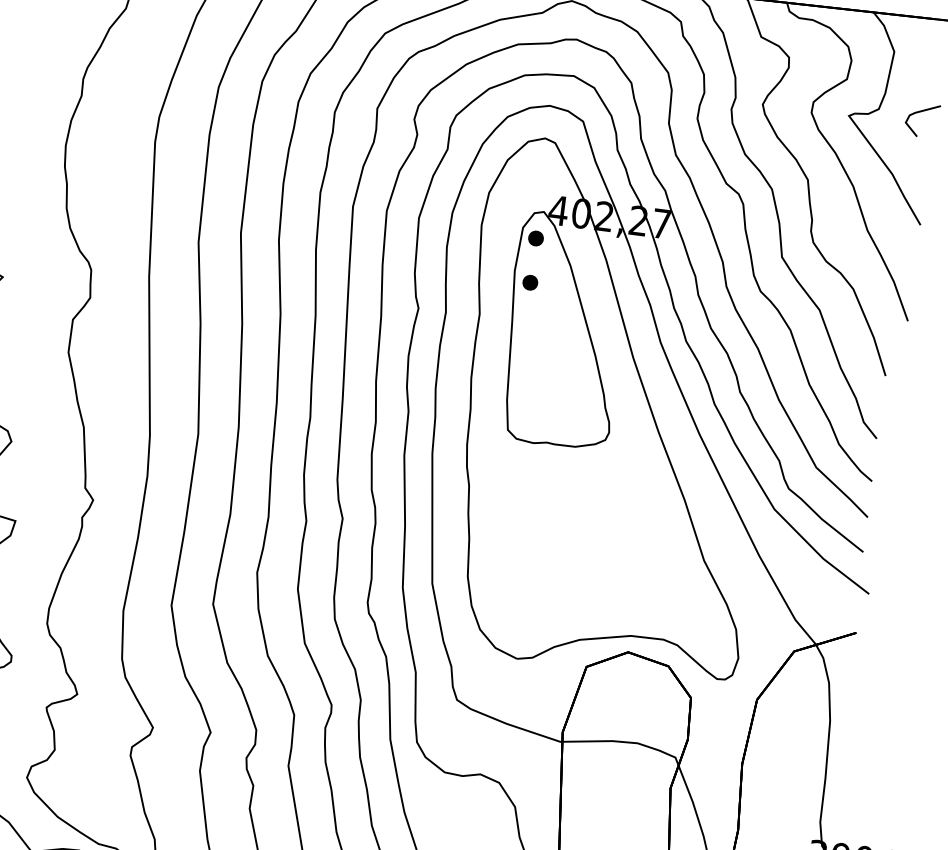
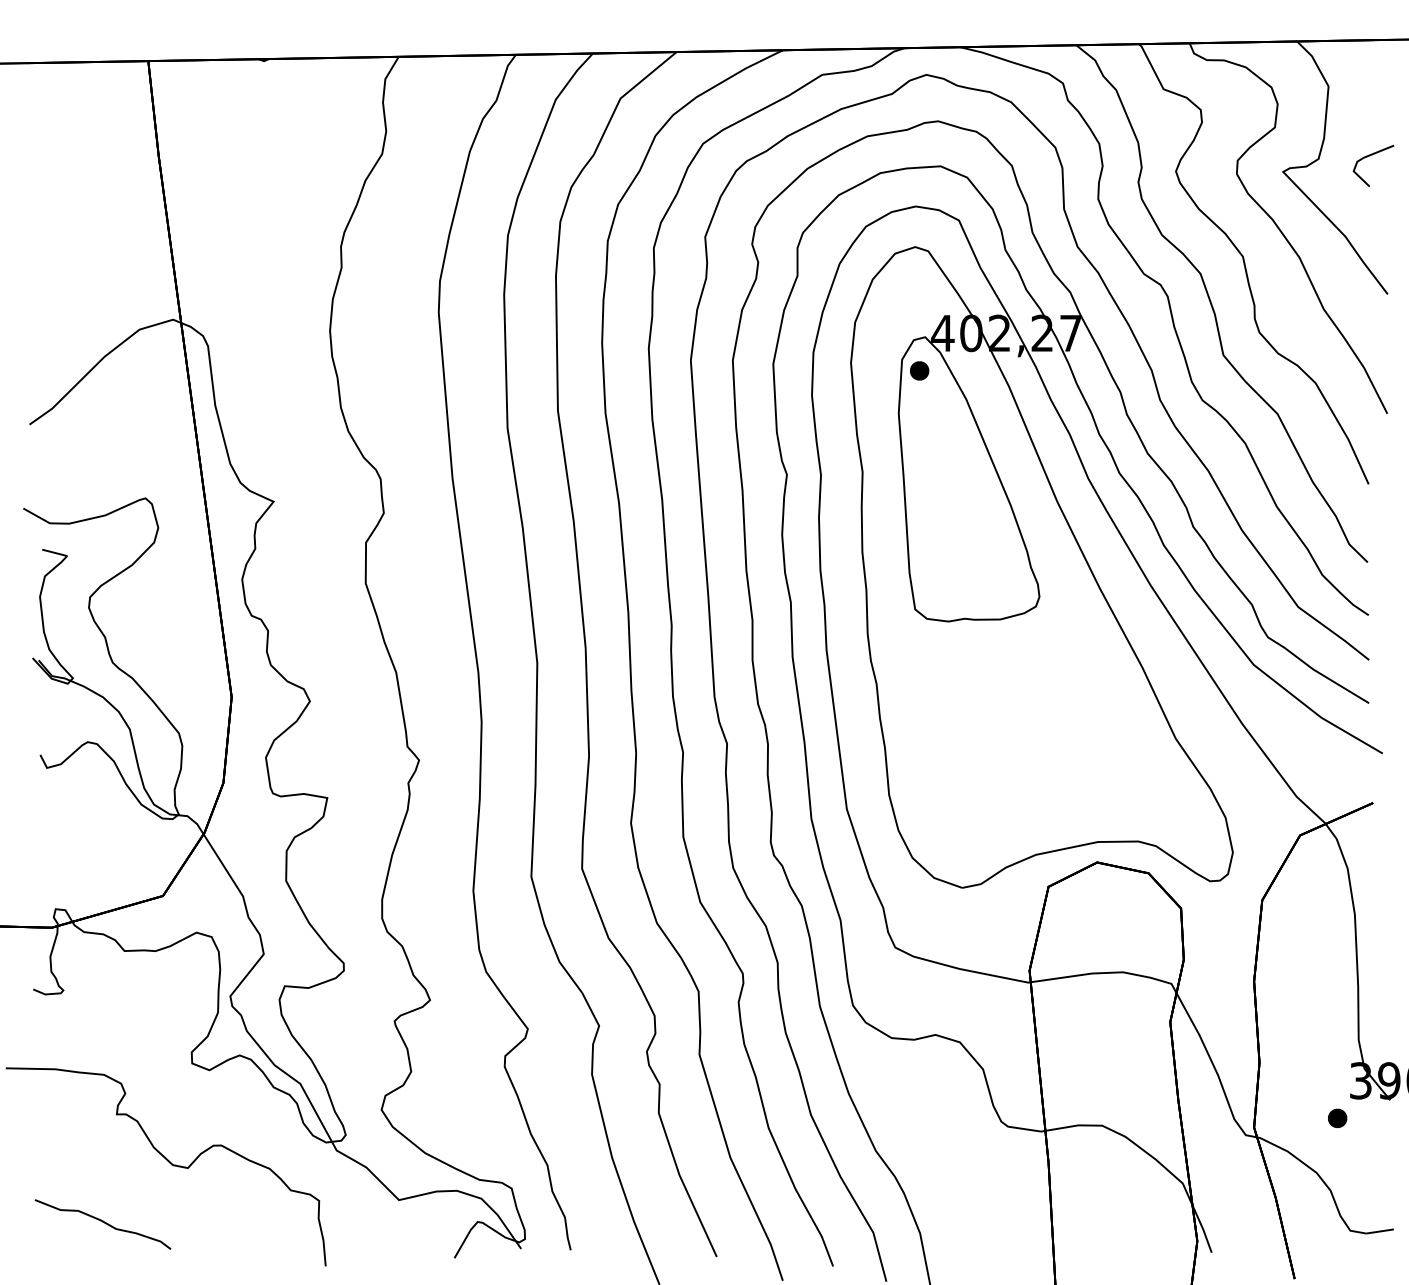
part: (530, 282) -> (919, 425), removed

